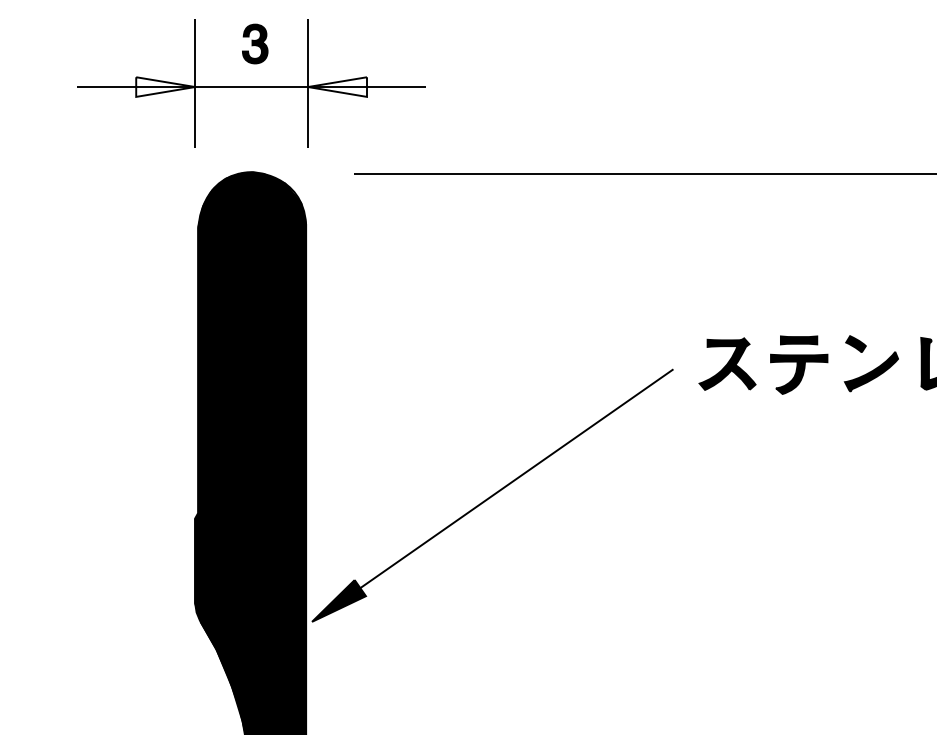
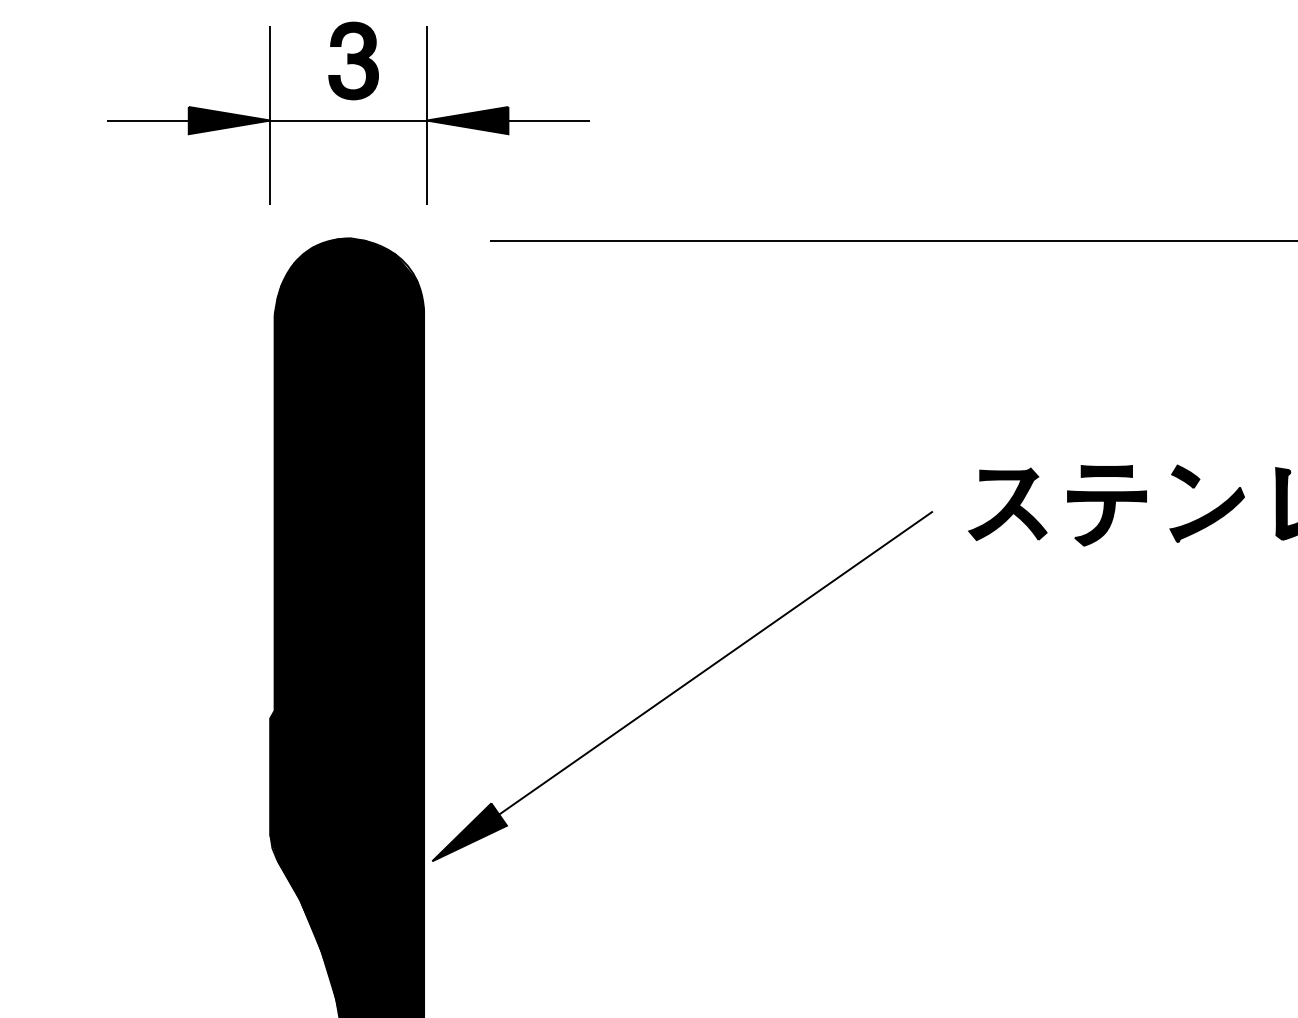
part: (255, 43) -> (353, 60), size x1.43
fill: (165, 87) -> (229, 120), added
fill: (337, 87) -> (467, 120), added

